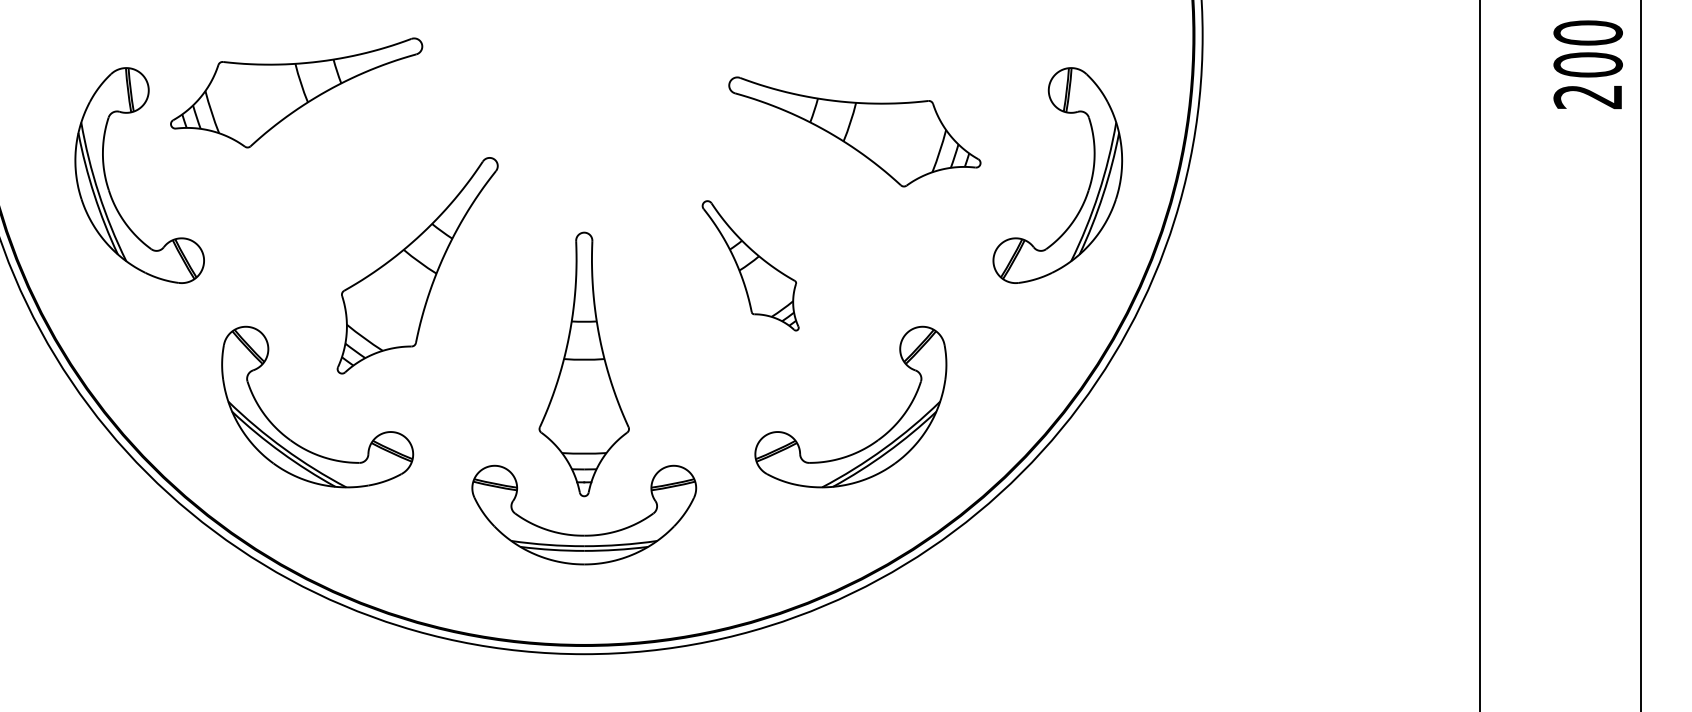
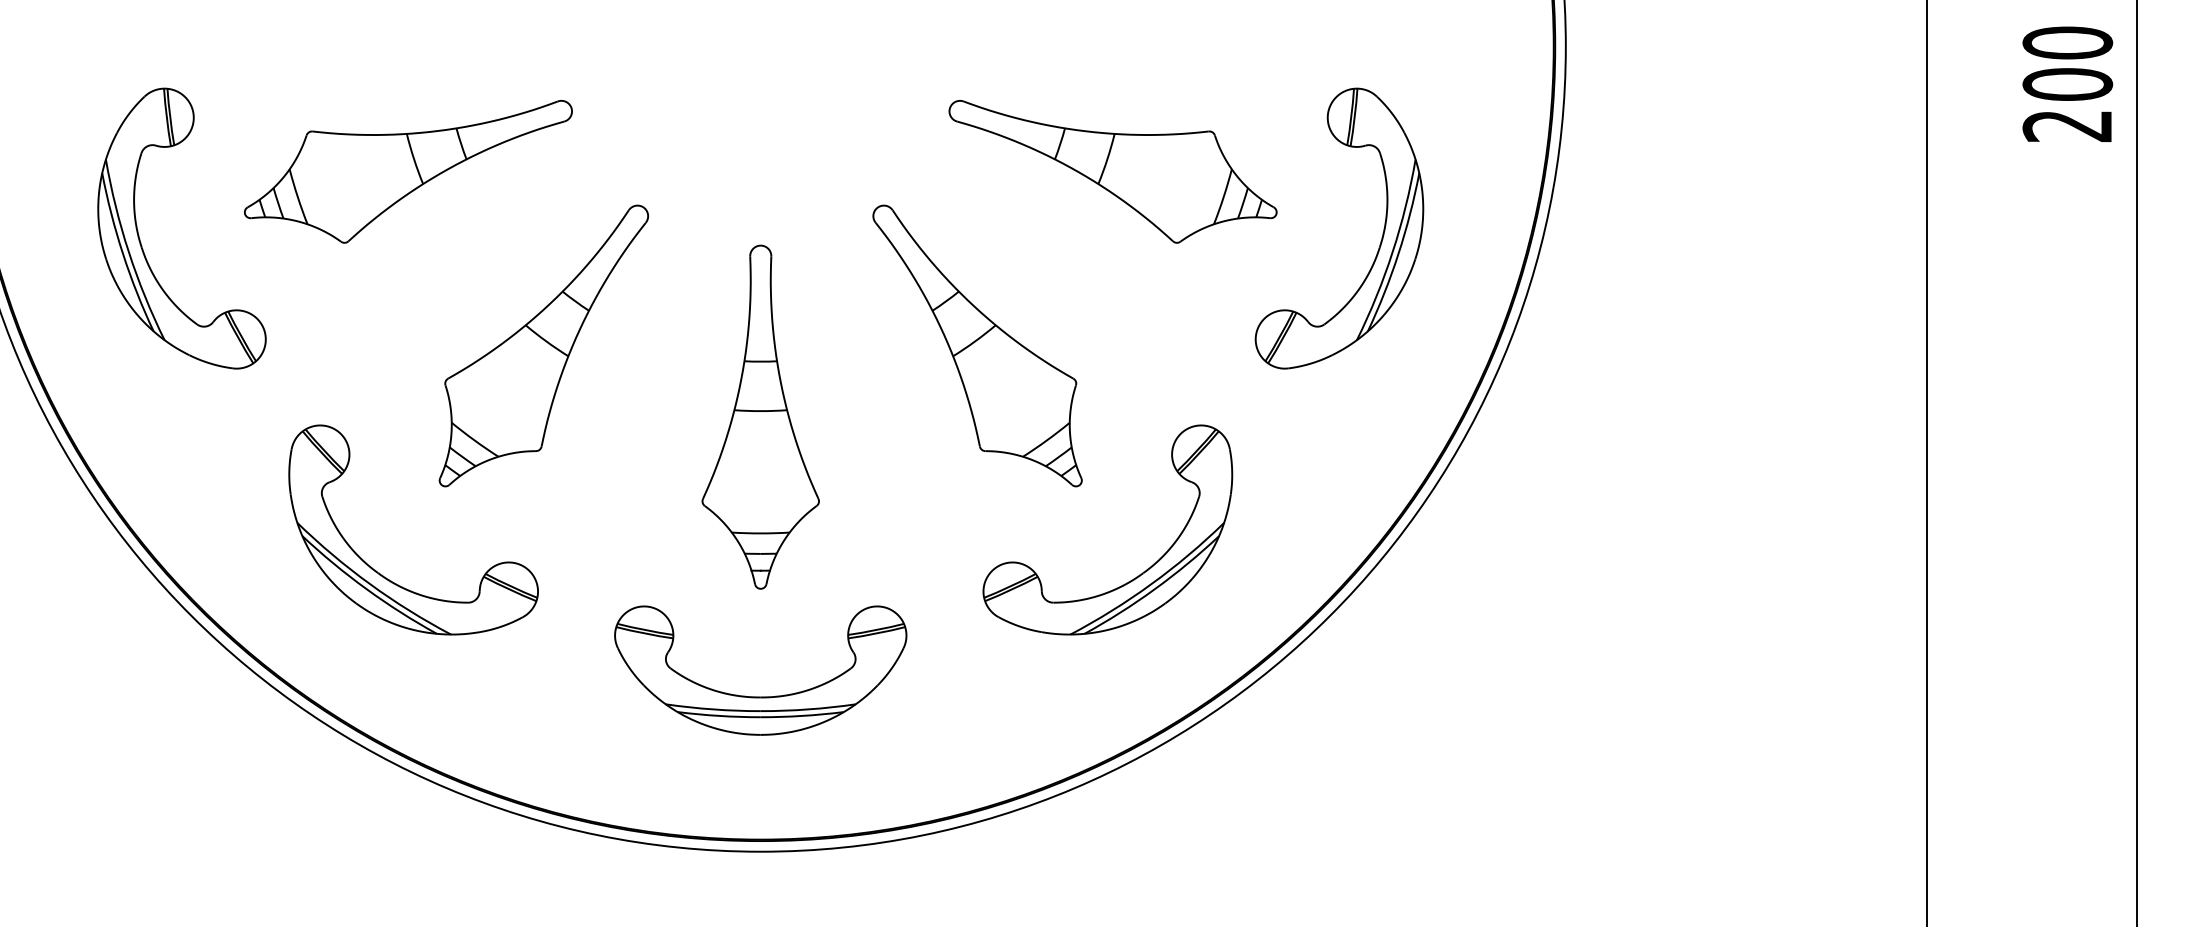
part: (296, 92) -> (408, 171), moved
part: (1089, 183) -> (1380, 238), moved
part: (750, 265) -> (977, 345), size x1.67
part: (583, 364) -> (759, 417), moved

